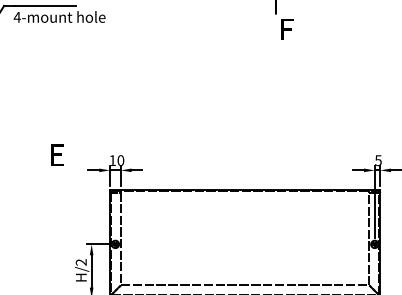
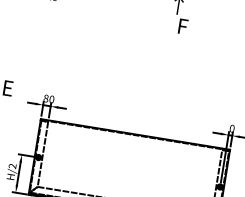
text: (112, 160) -> (46, 98), 10 -> 80
text: (378, 160) -> (232, 128), 5 -> 0

